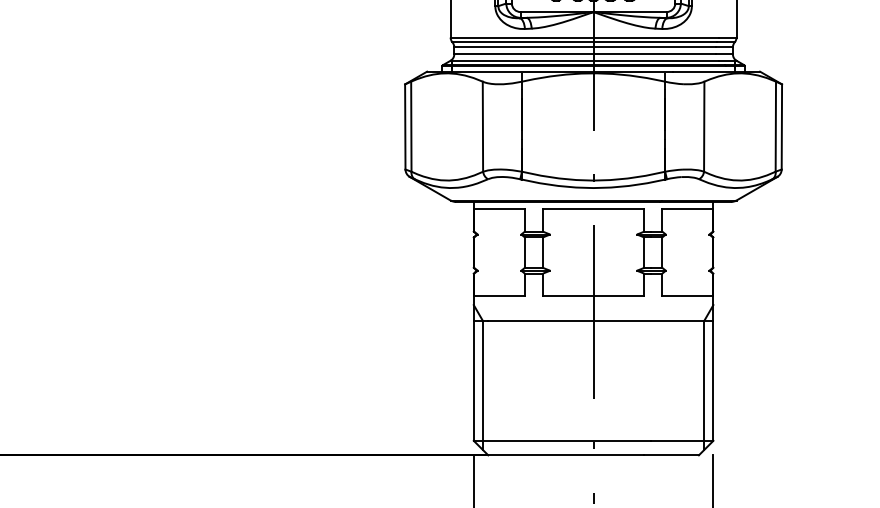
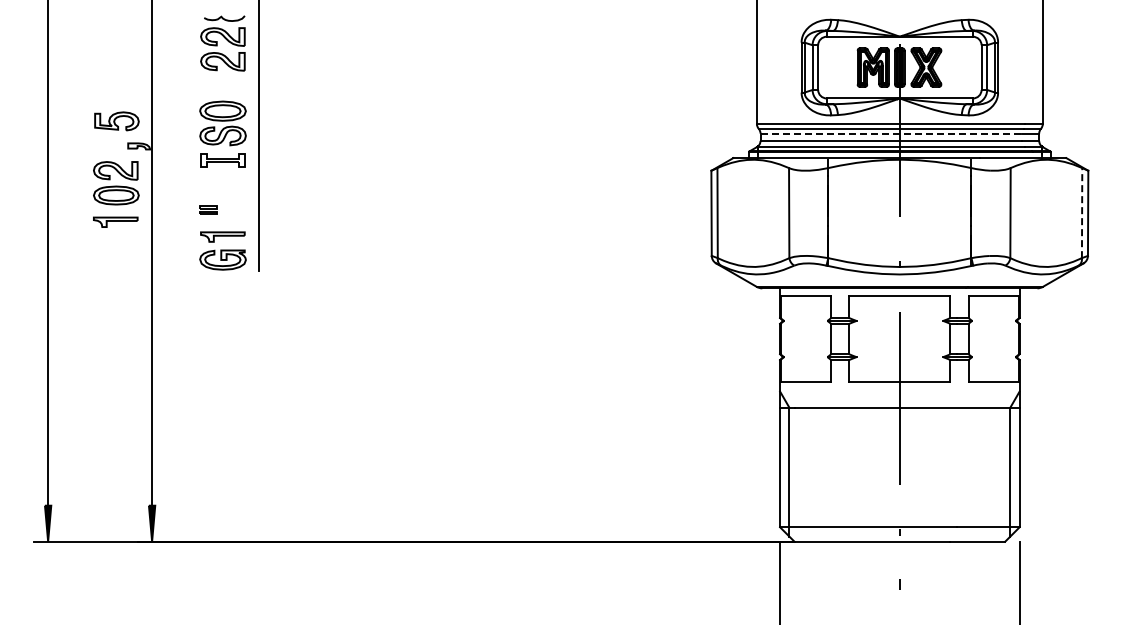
line: (585, 47) -> (891, 133), solid -> dashed
line: (776, 126) -> (1082, 212), solid -> dashed

